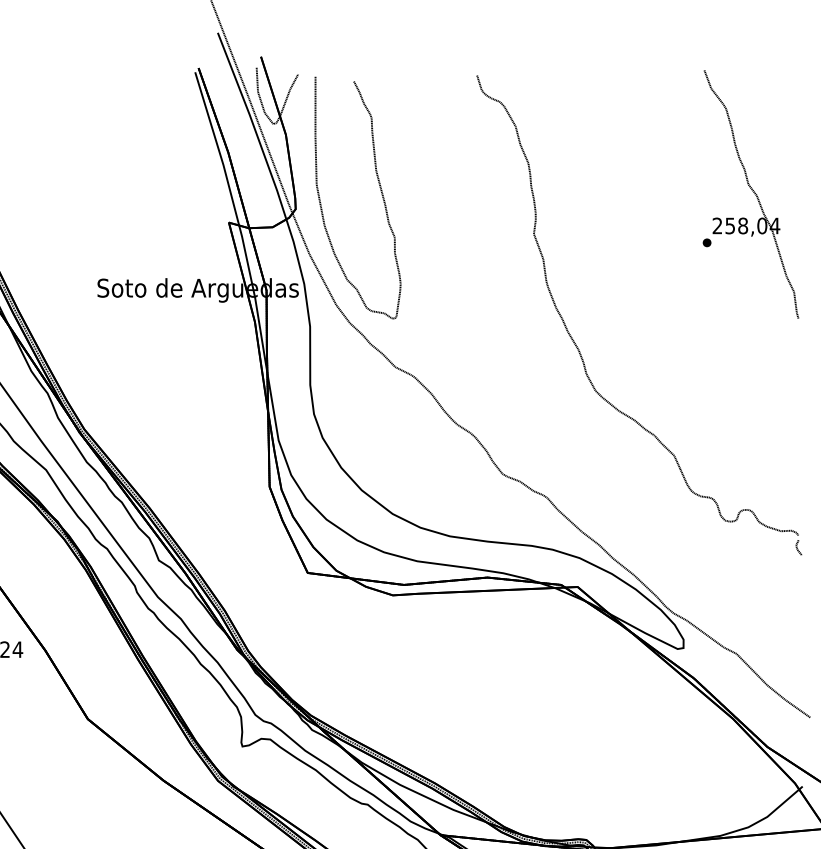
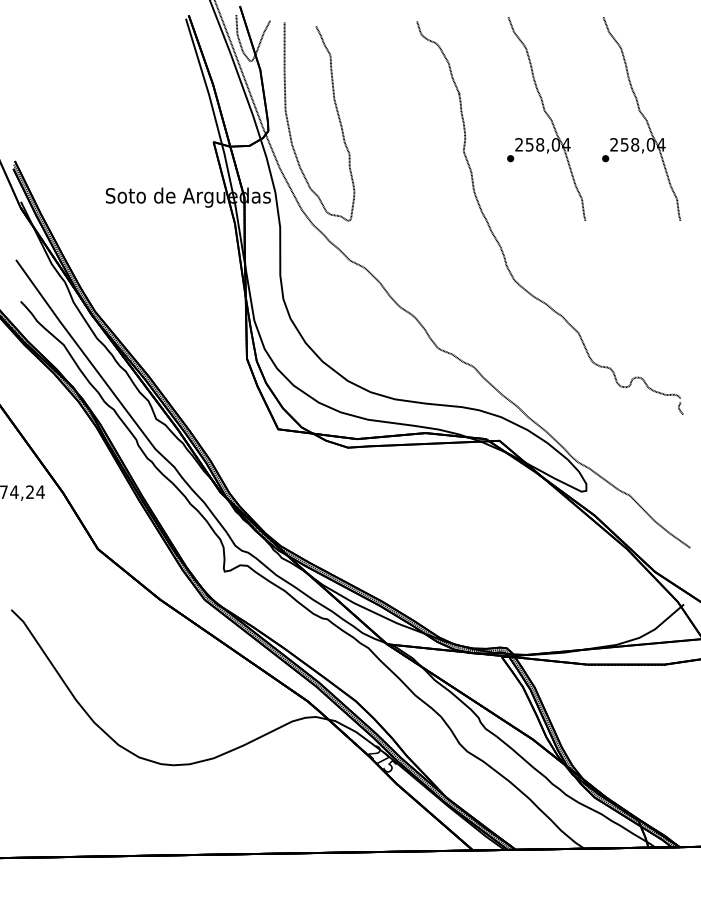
part: (634, 193) -> (546, 118), added

